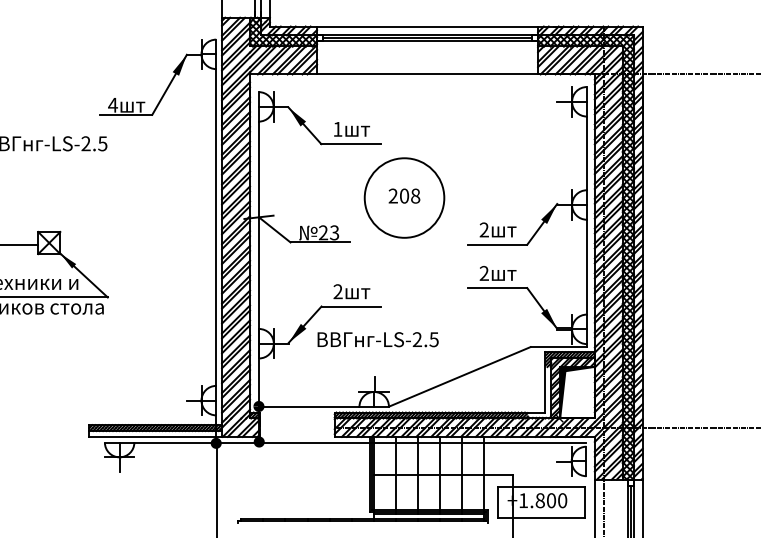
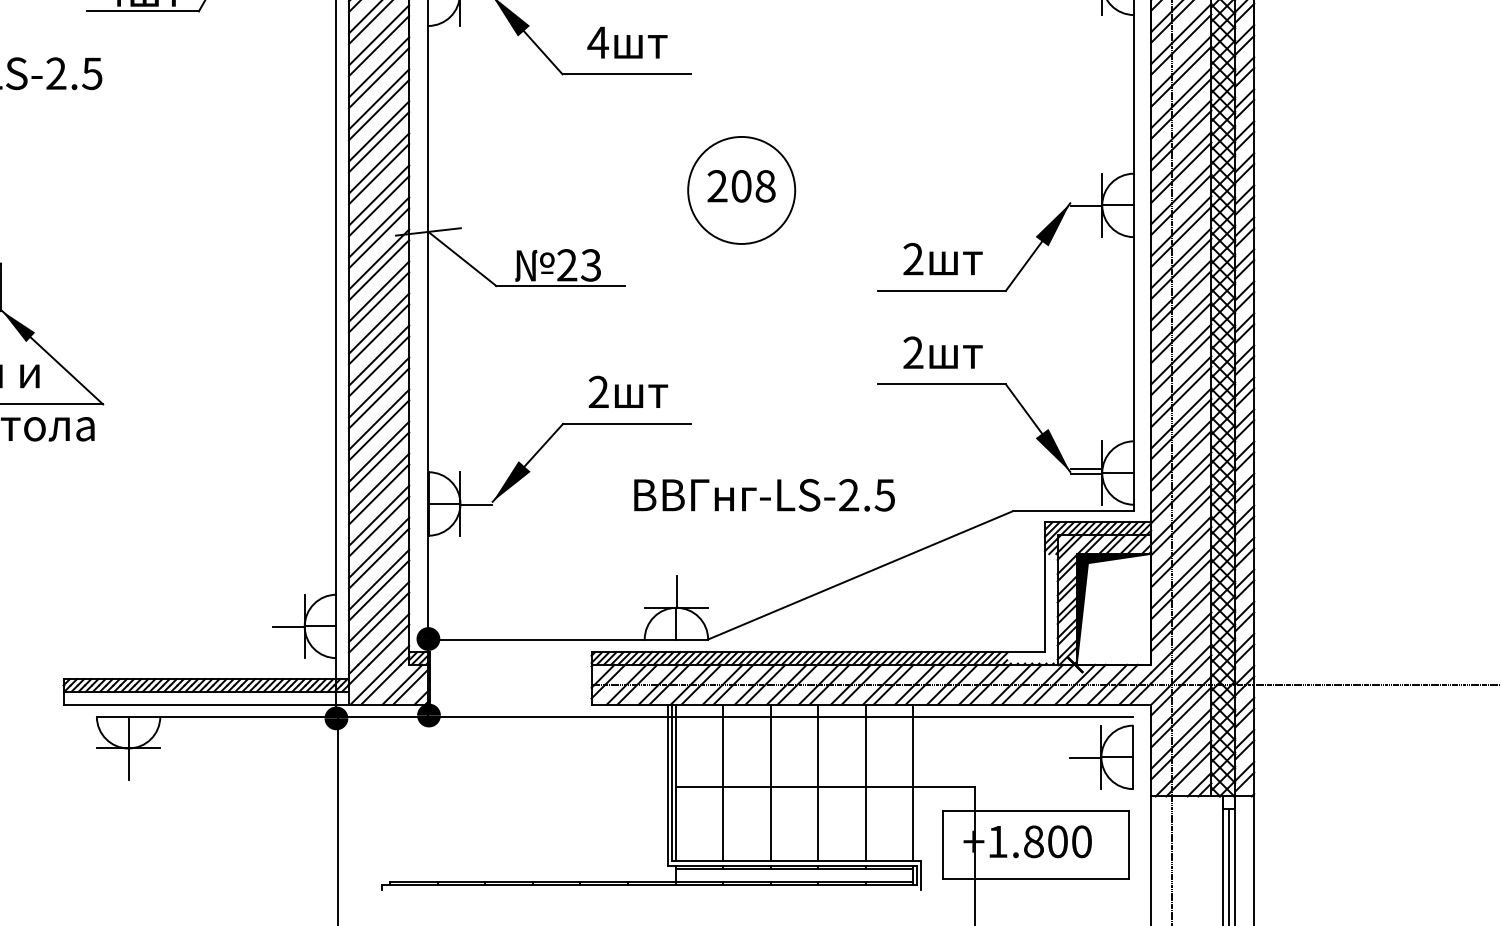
text: (337, 129) -> (597, 42), 1 -> 4
circle: (404, 197) -> (741, 189), size x0.62
text: (377, 339) -> (763, 494), moved

